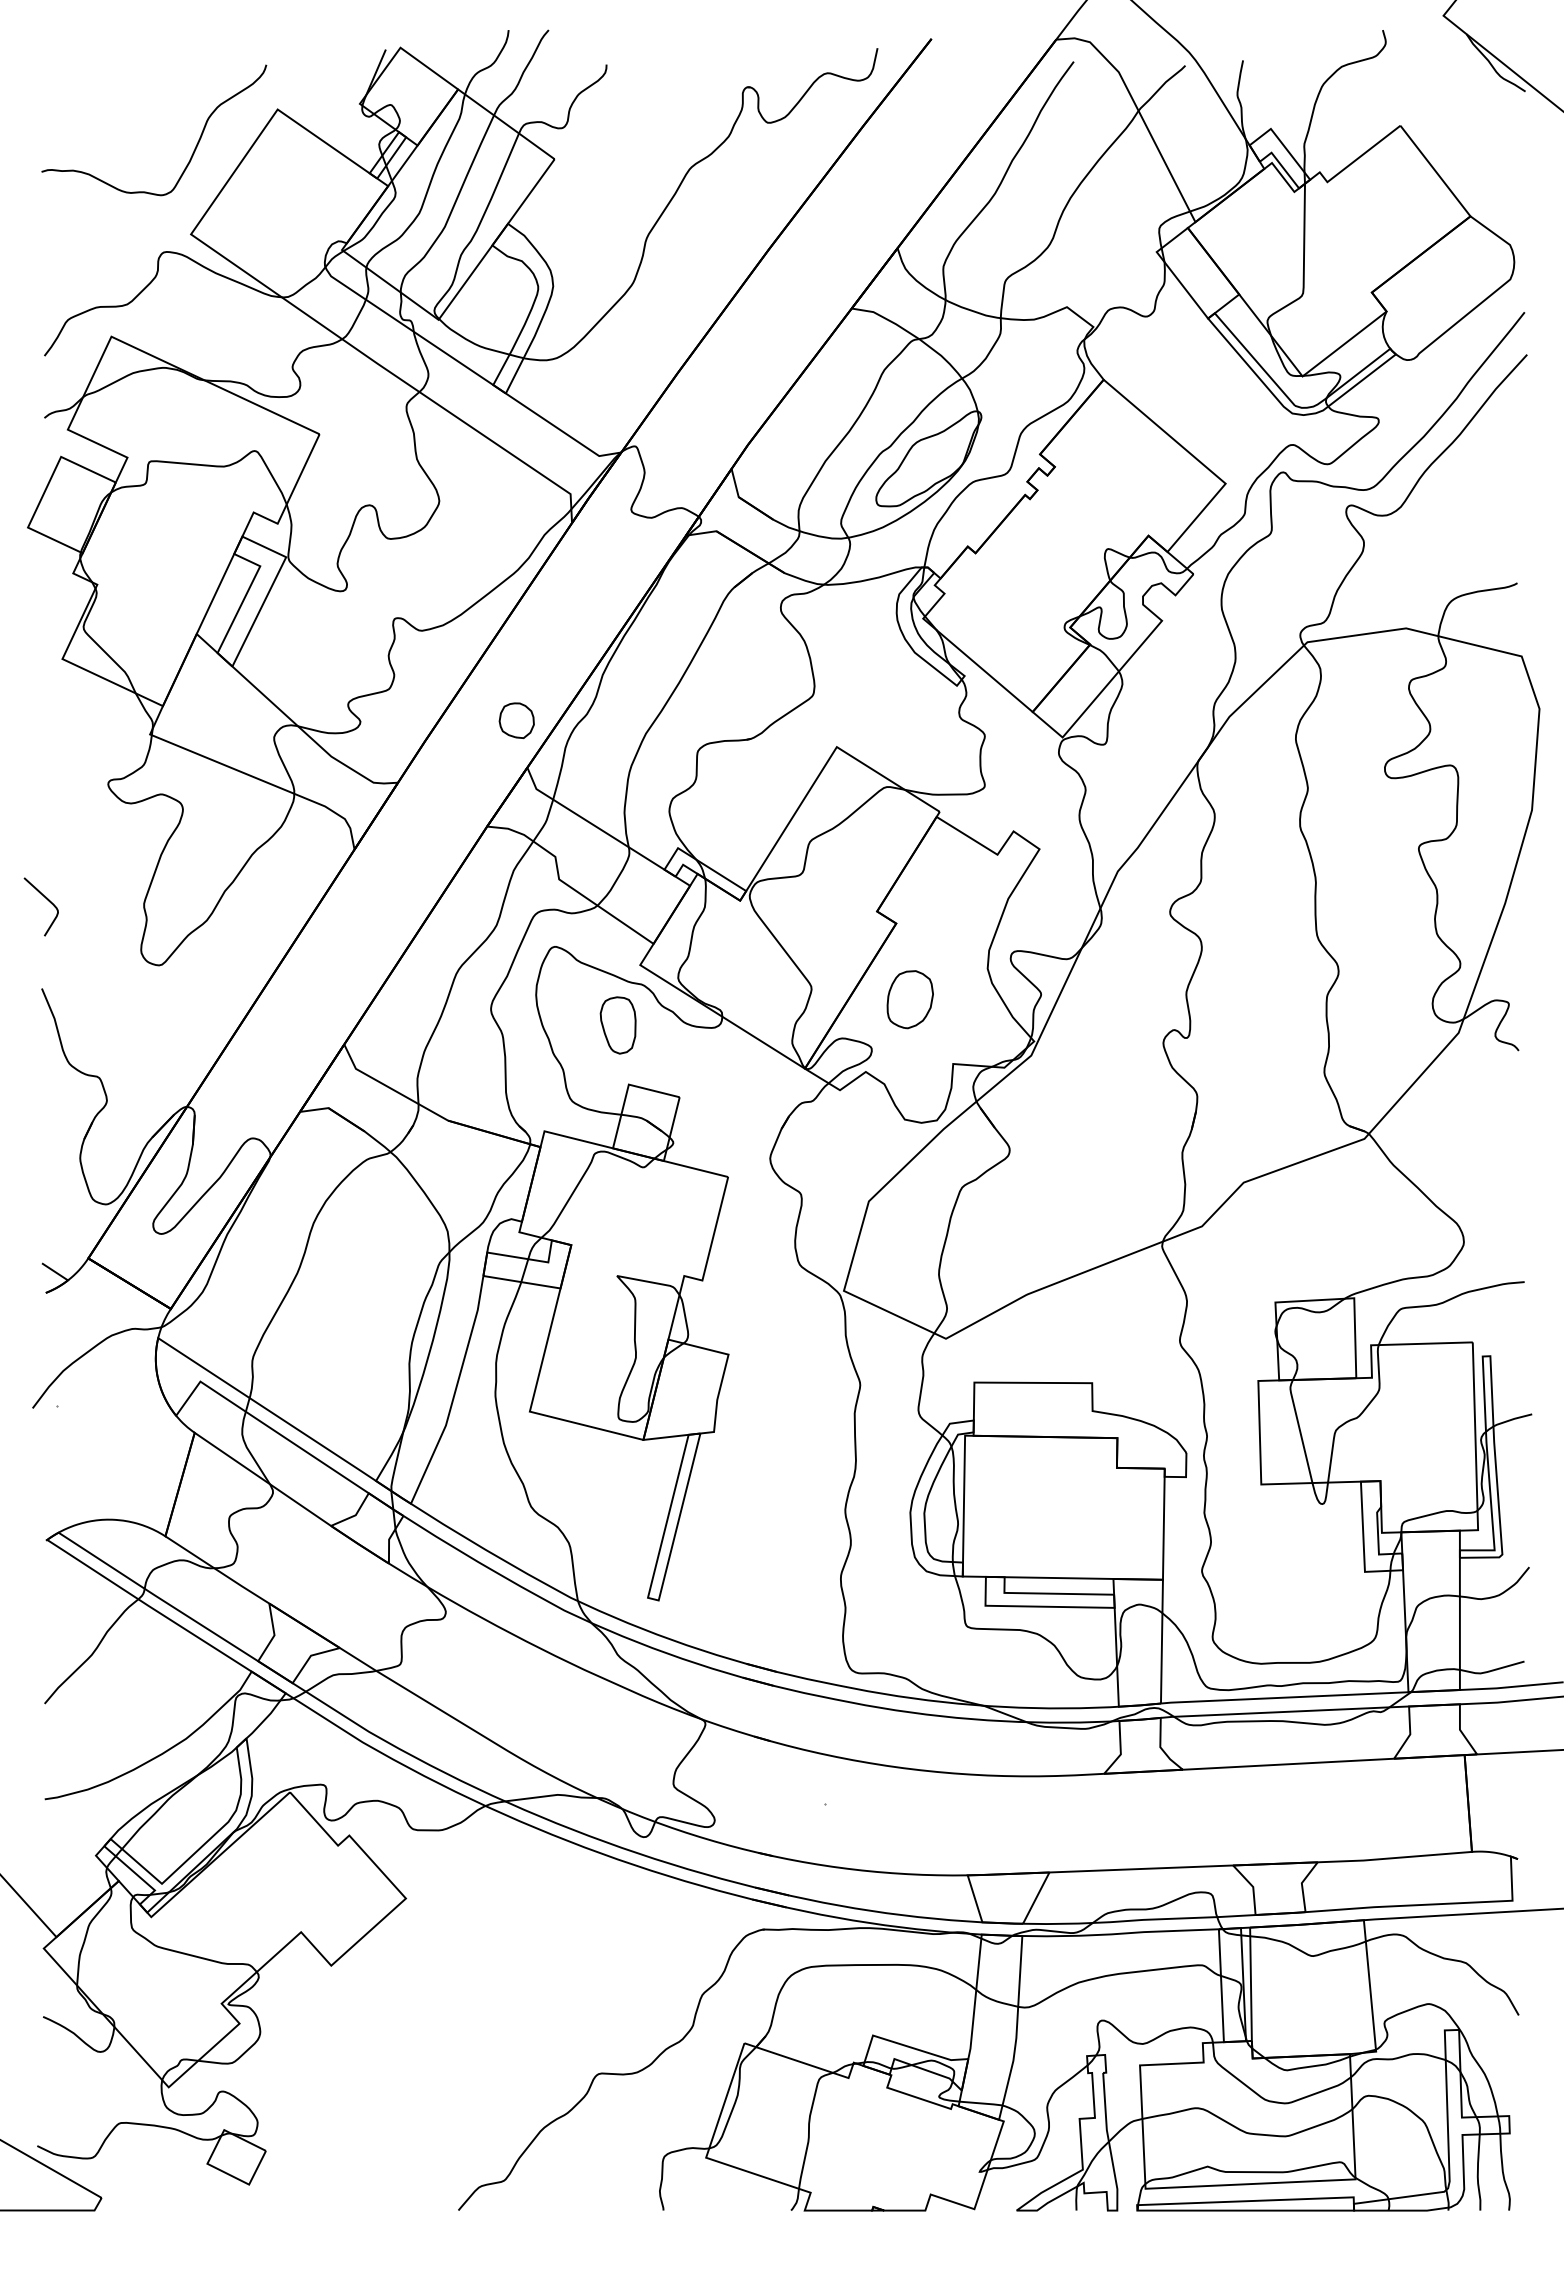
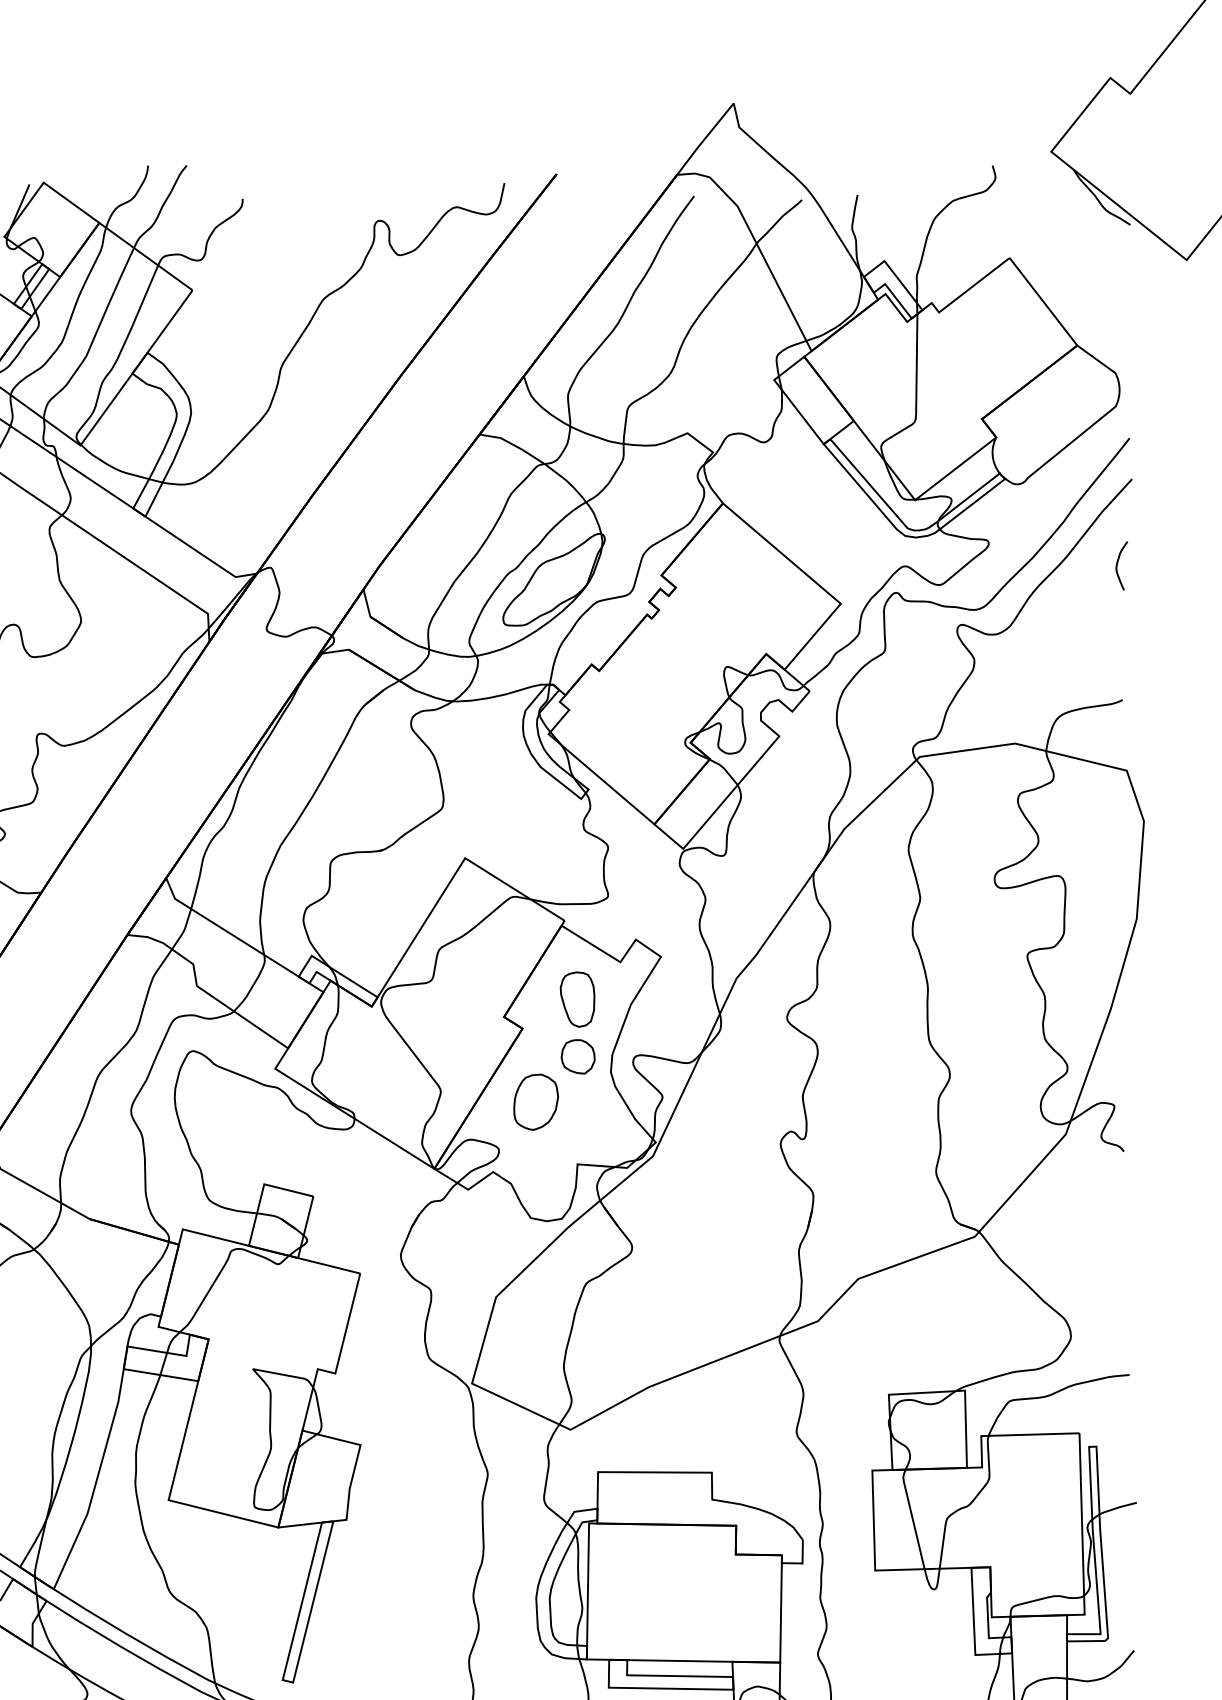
curve: (1512, 444) -> (1117, 565), added
part: (516, 720) -> (577, 1056), moved
part: (617, 1025) -> (576, 999), moved

